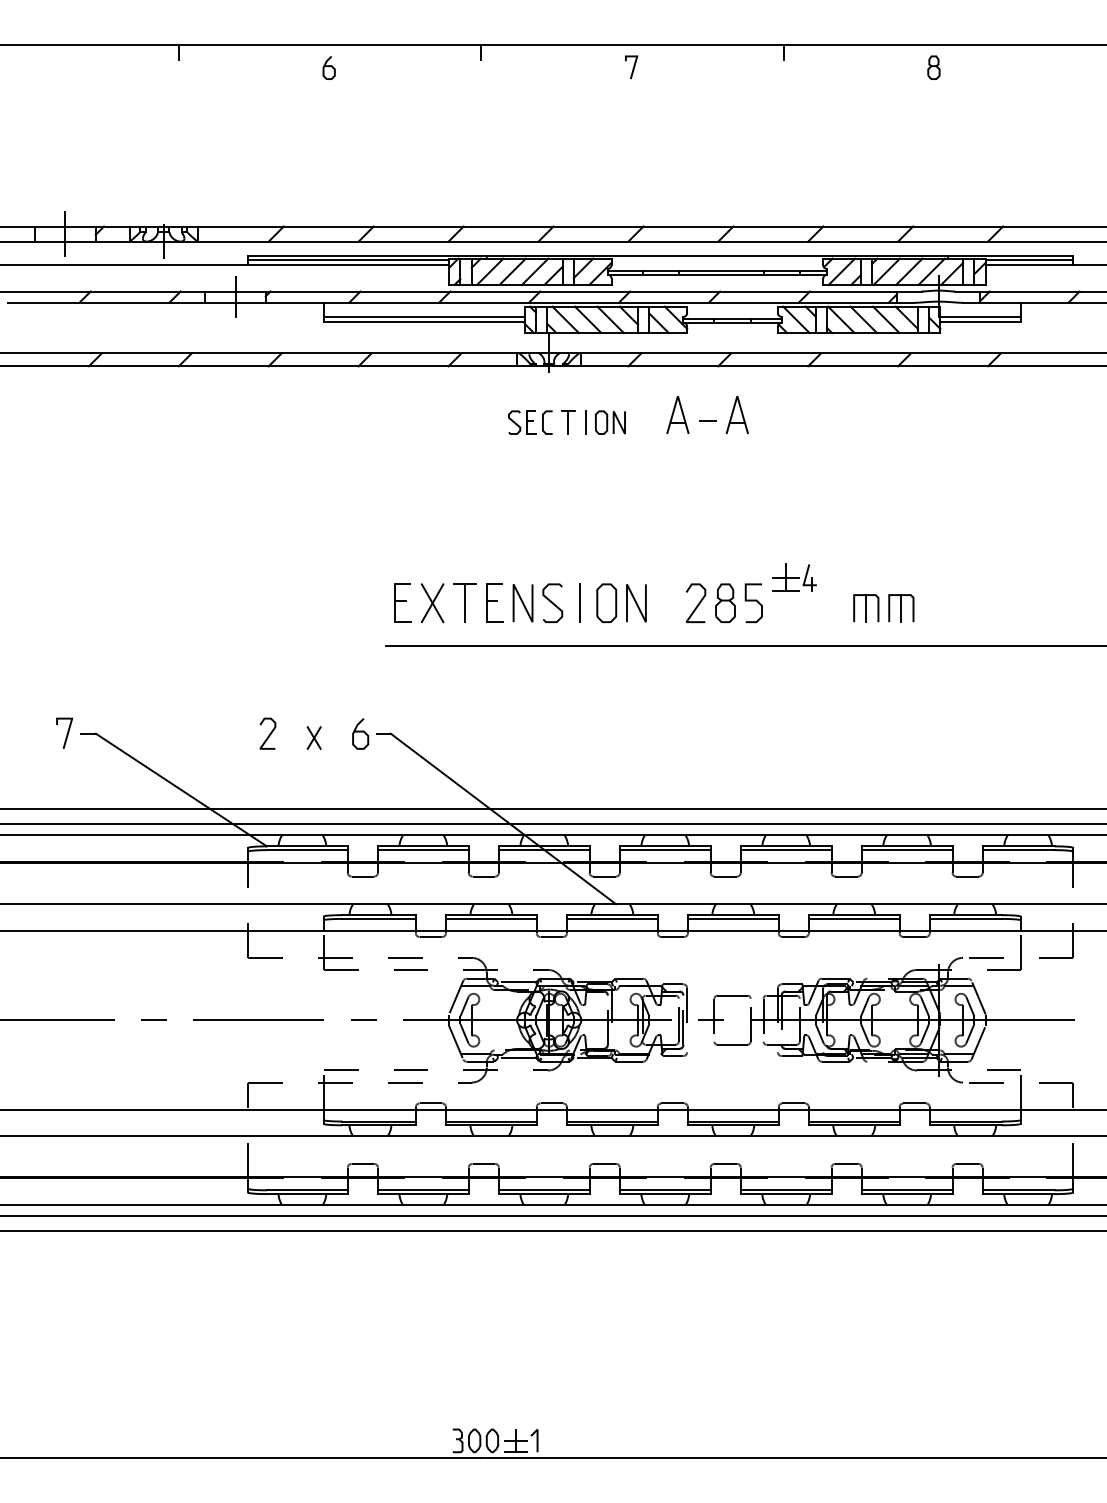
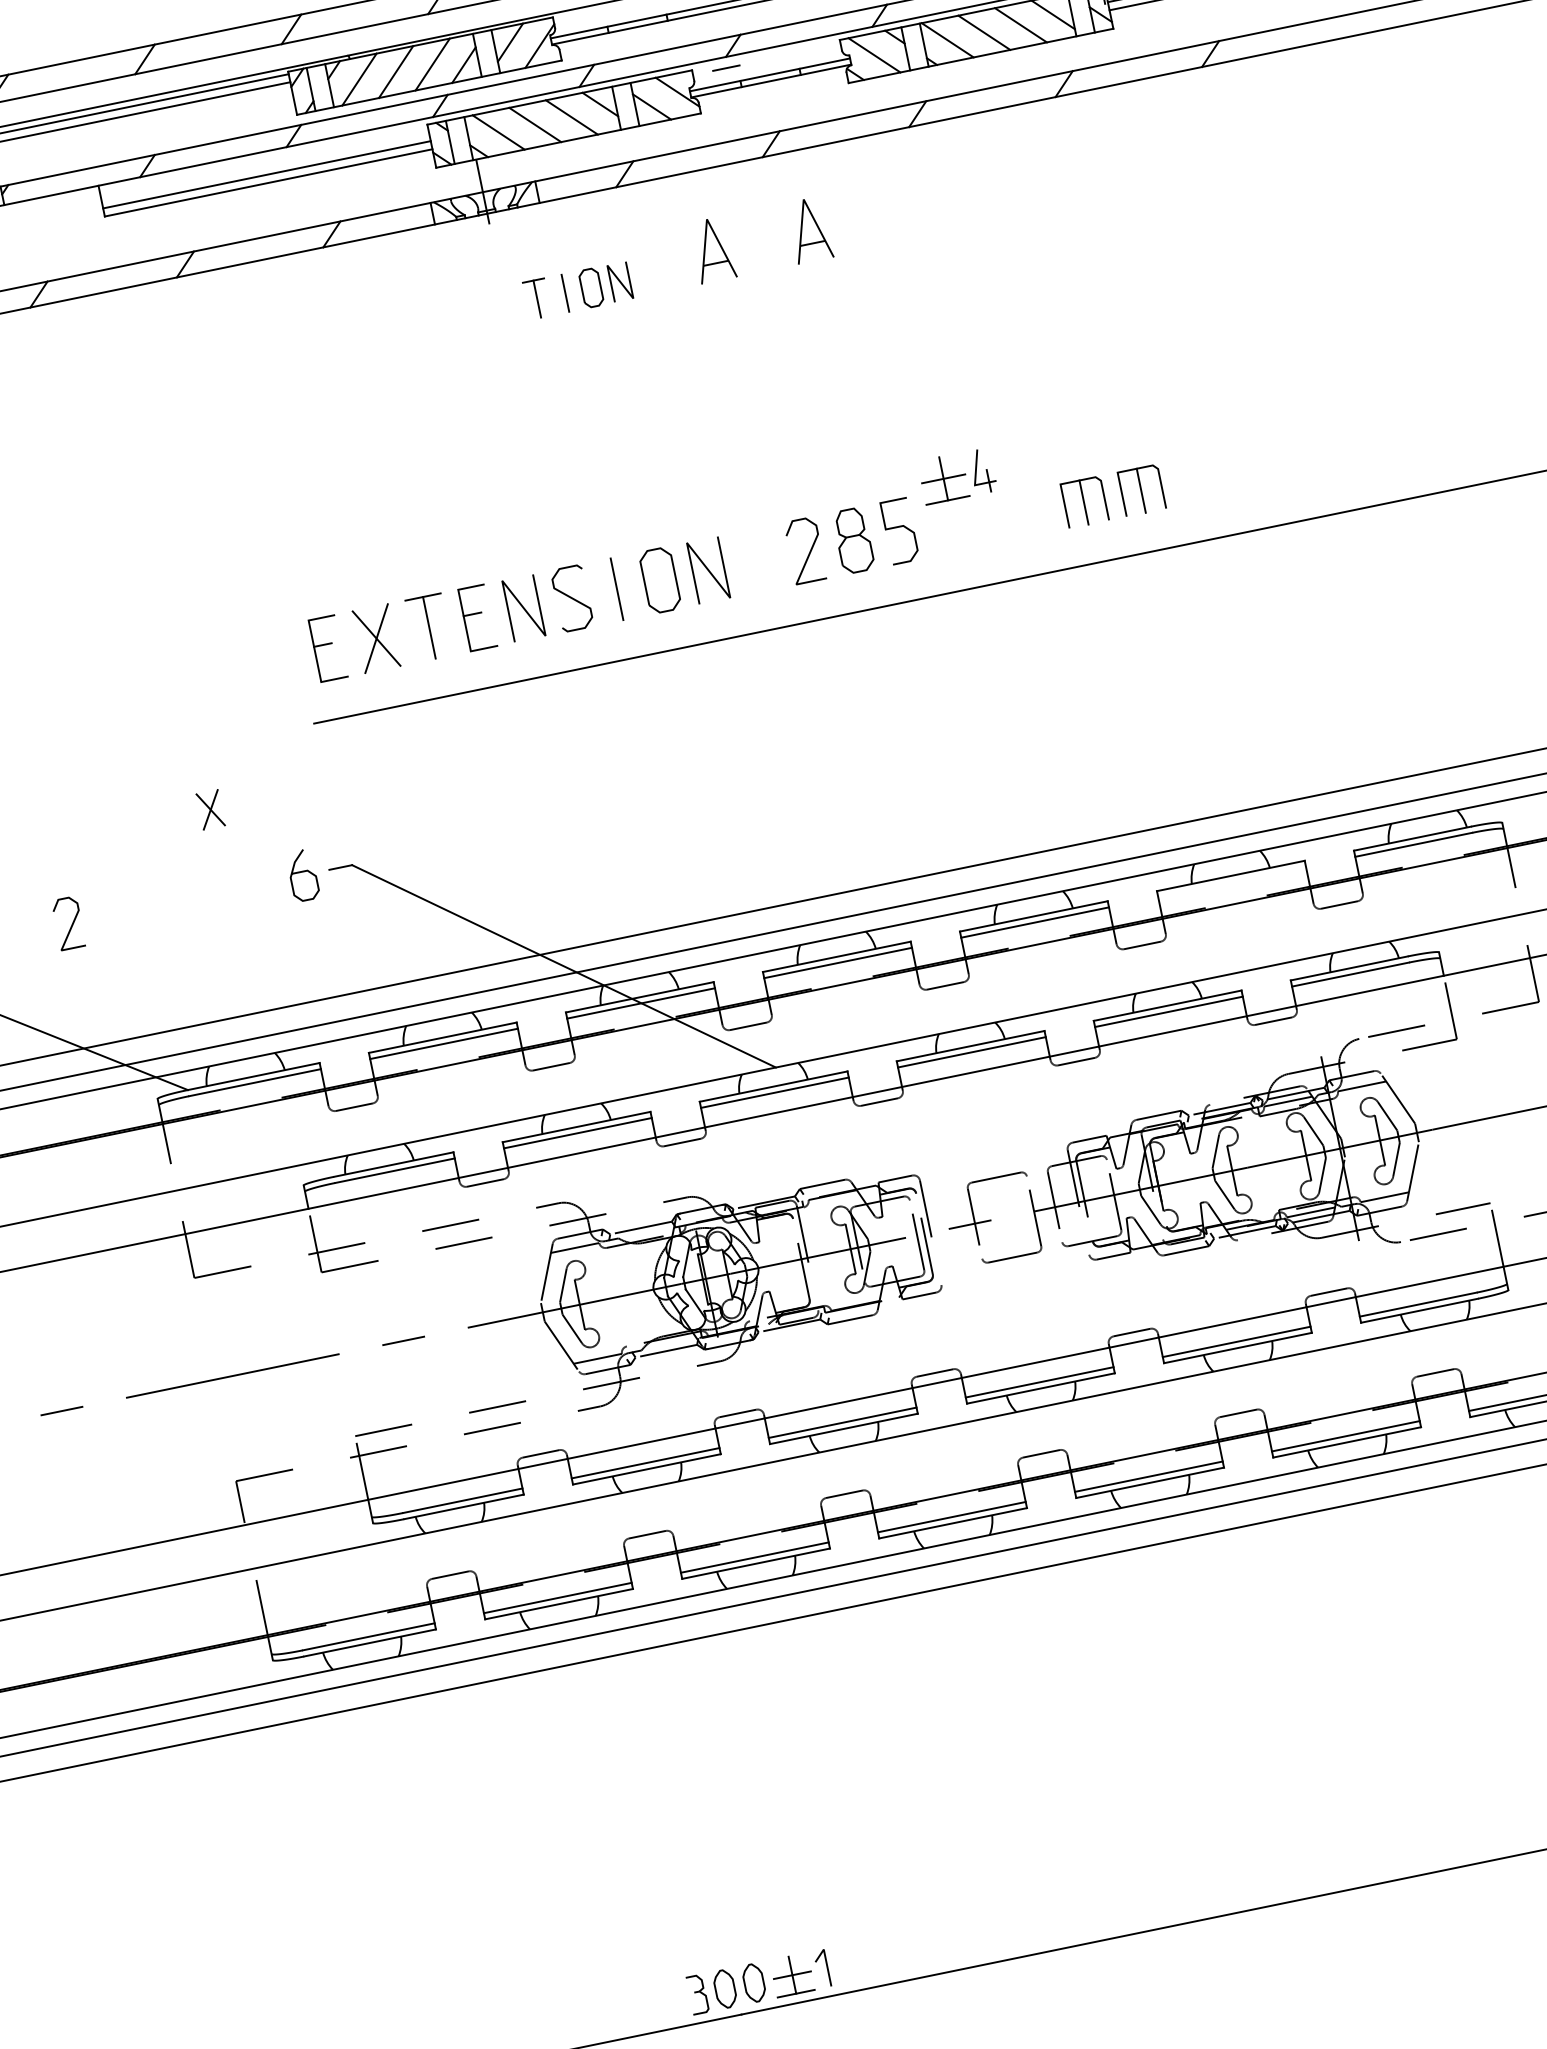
line: (707, 420) -> (726, 68), moved
part: (530, 422) -> (475, 311), removed
curve: (269, 733) -> (71, 922), moved
part: (313, 737) -> (209, 809), moved
line: (906, 850) -> (1231, 882), removed

